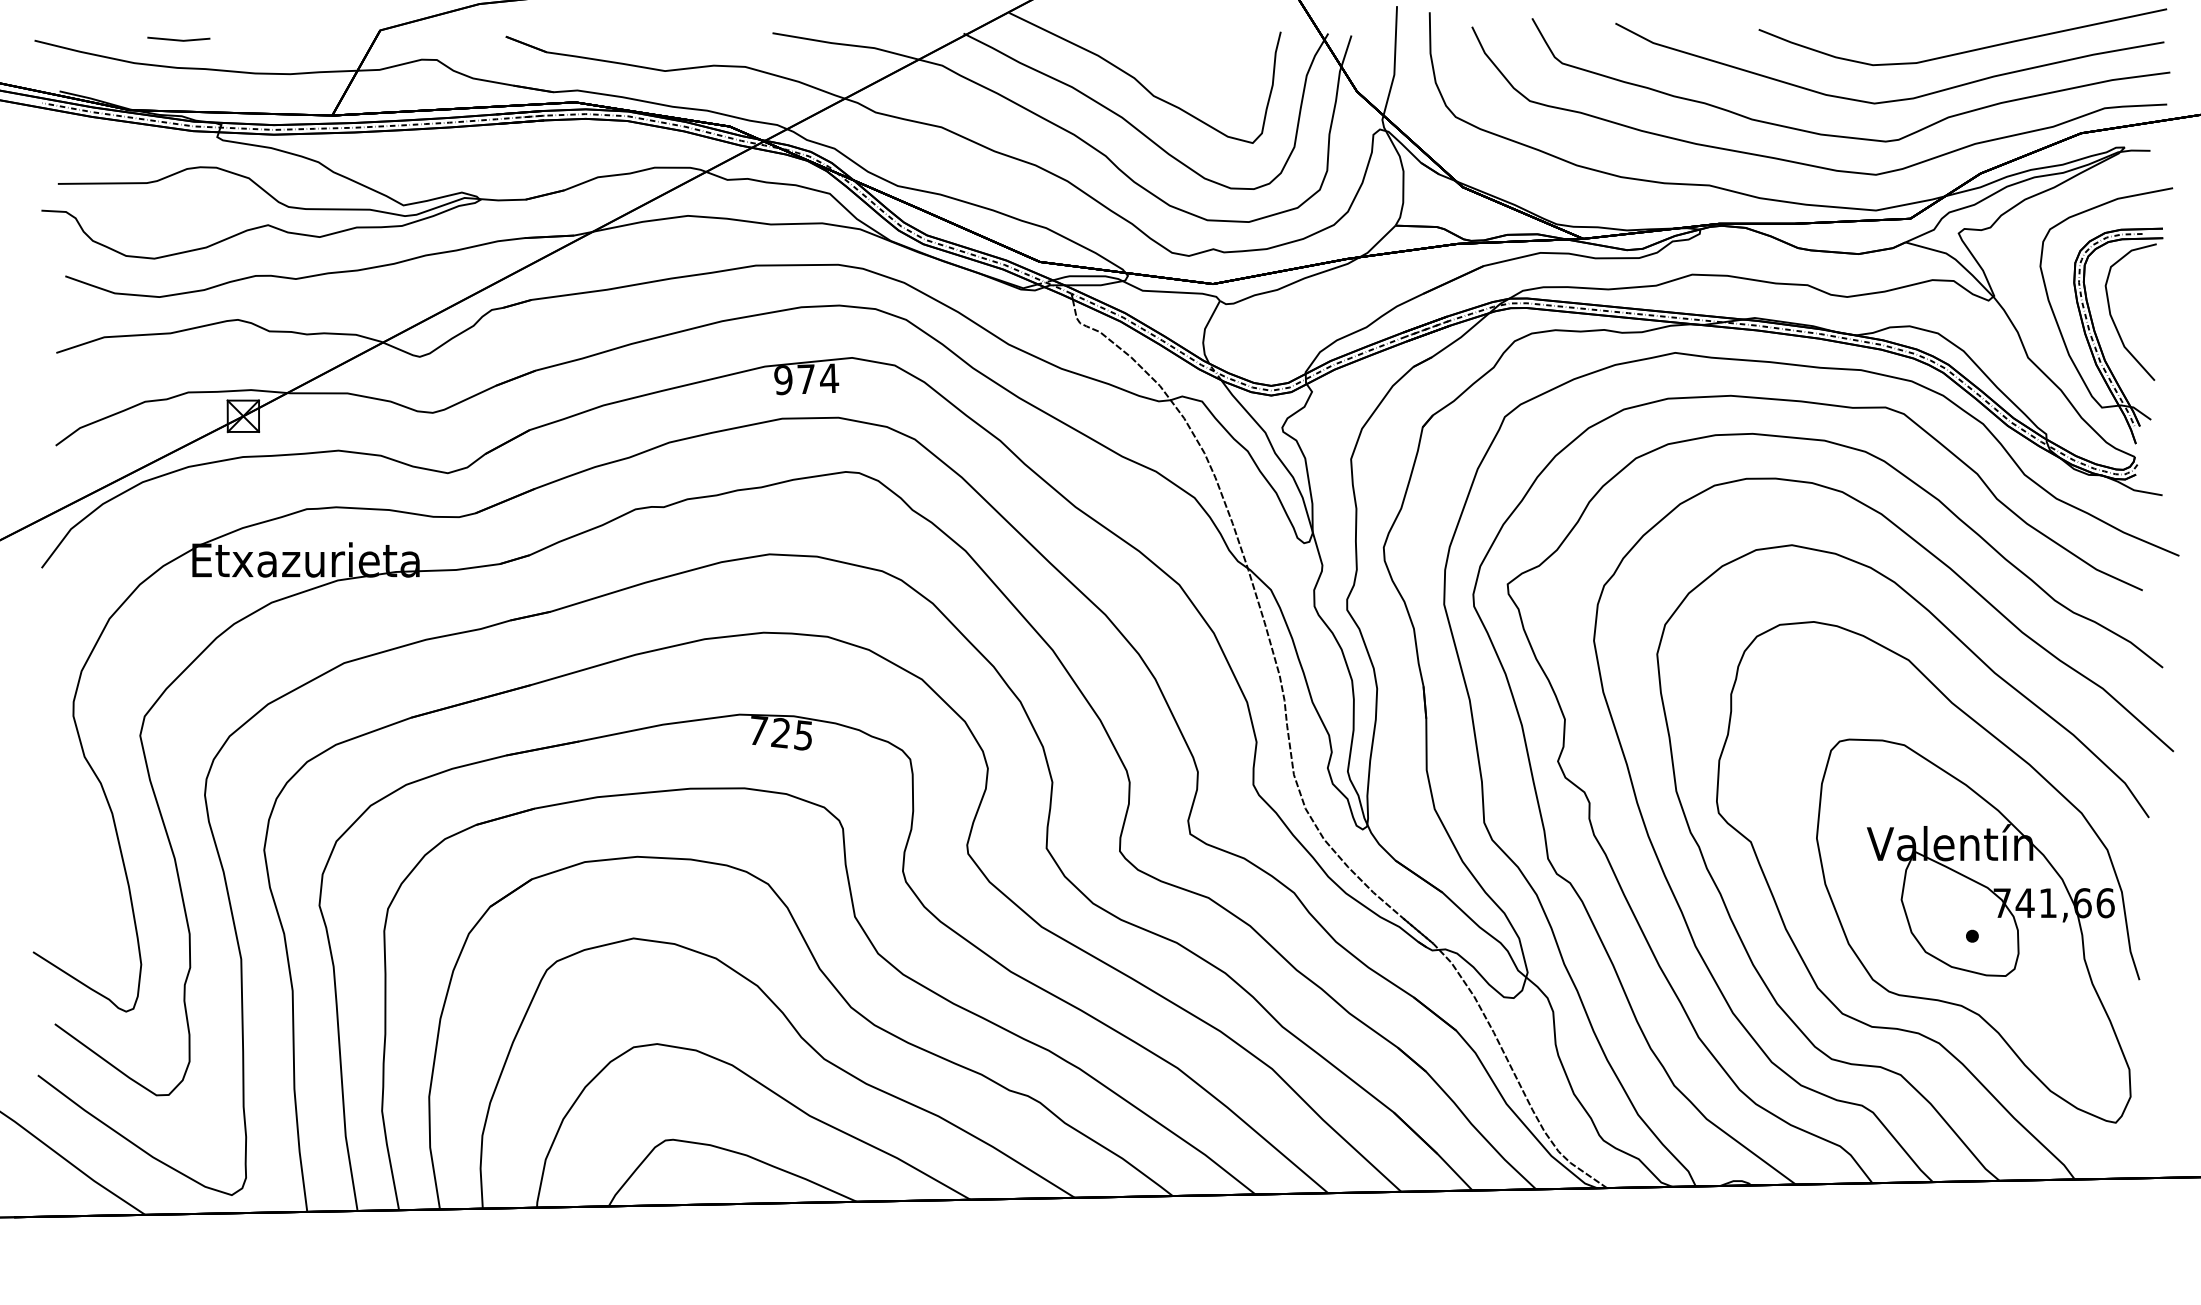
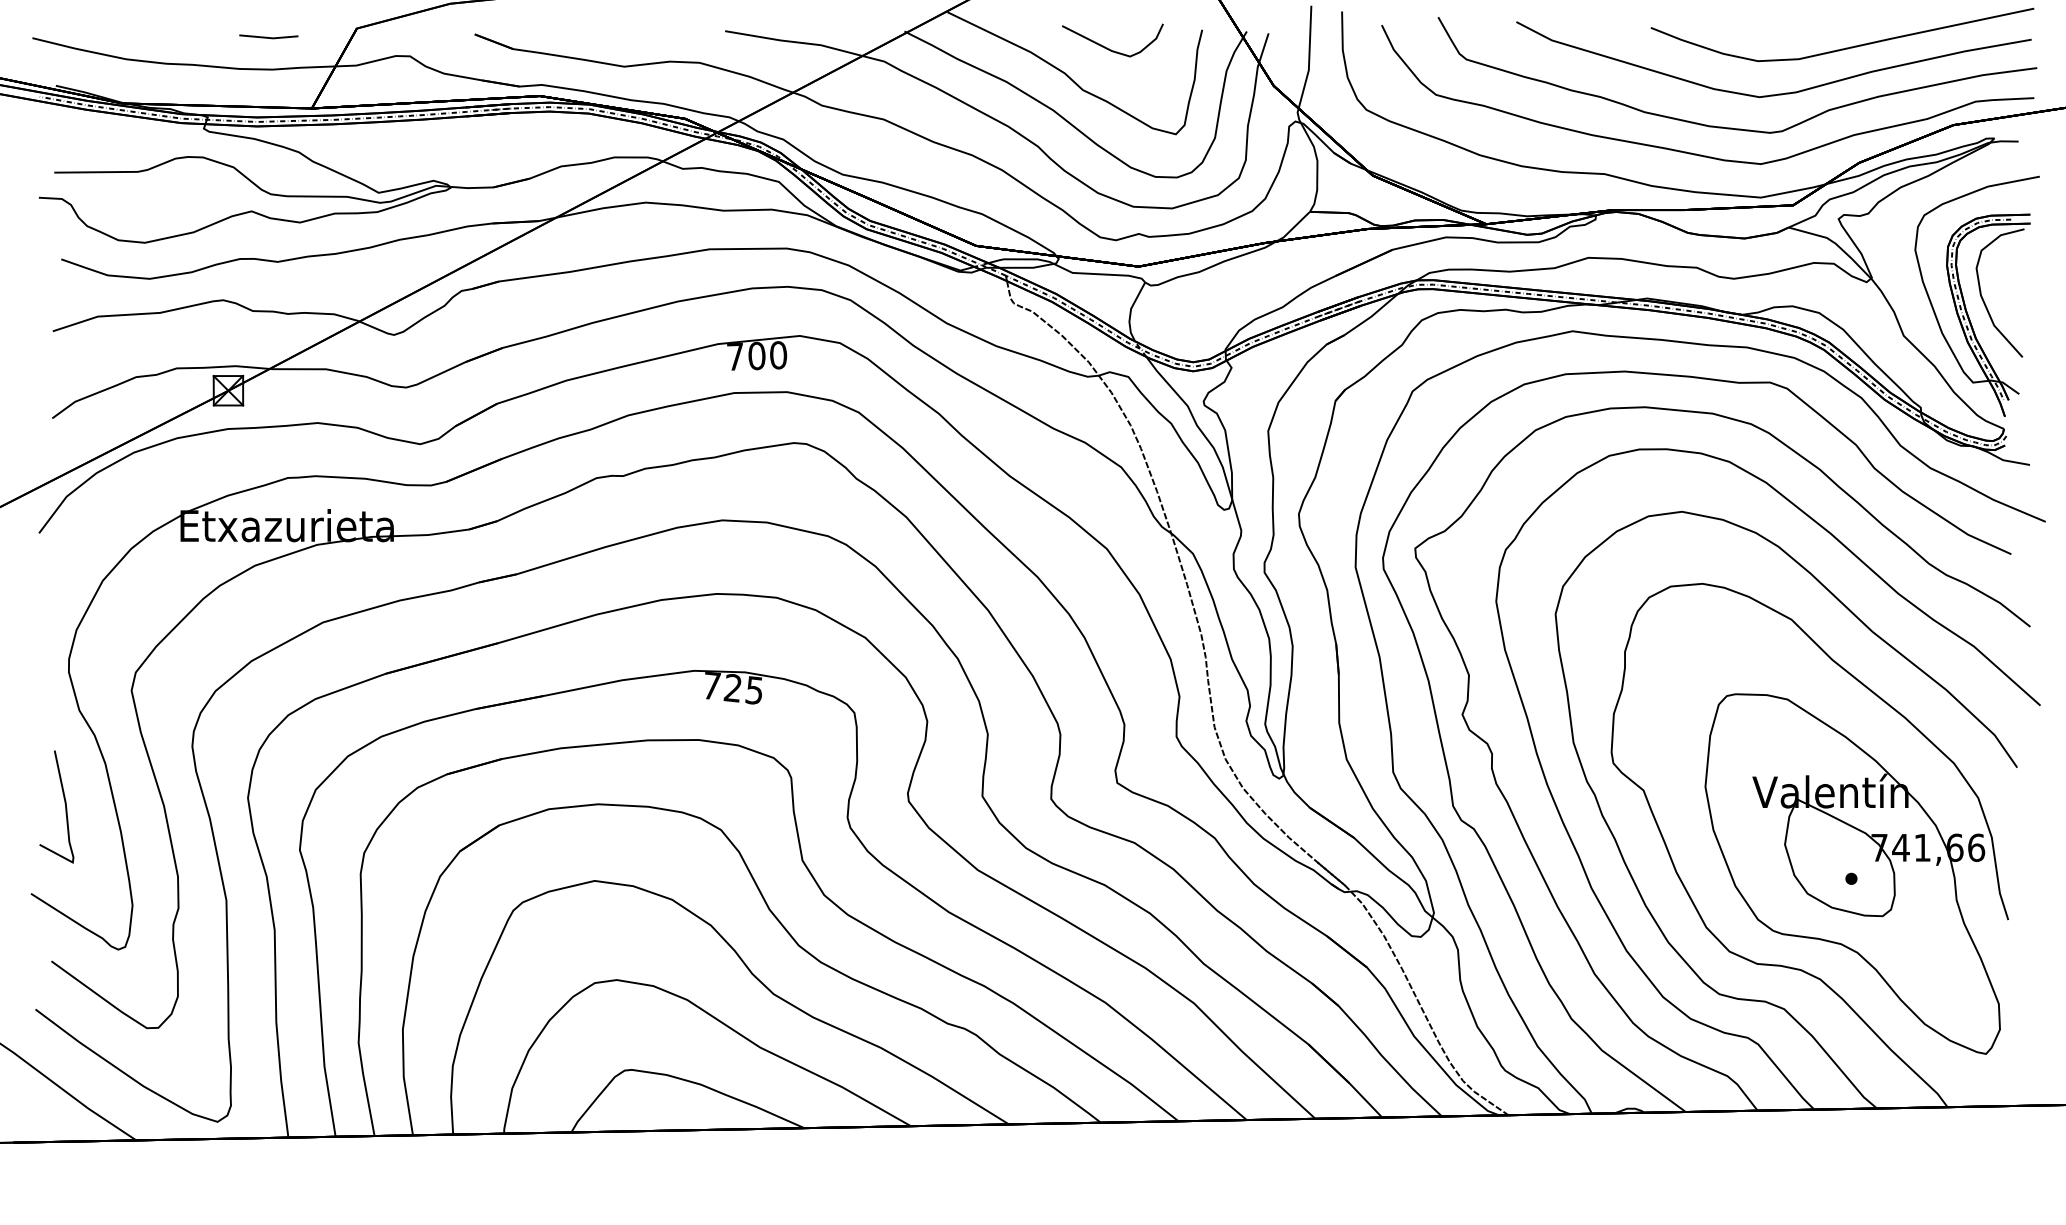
line: (178, 39) -> (268, 37), moved
curve: (1181, 51) -> (1109, 48), added
text: (805, 378) -> (756, 355), 974 -> 700
curve: (68, 855) -> (64, 803), added

